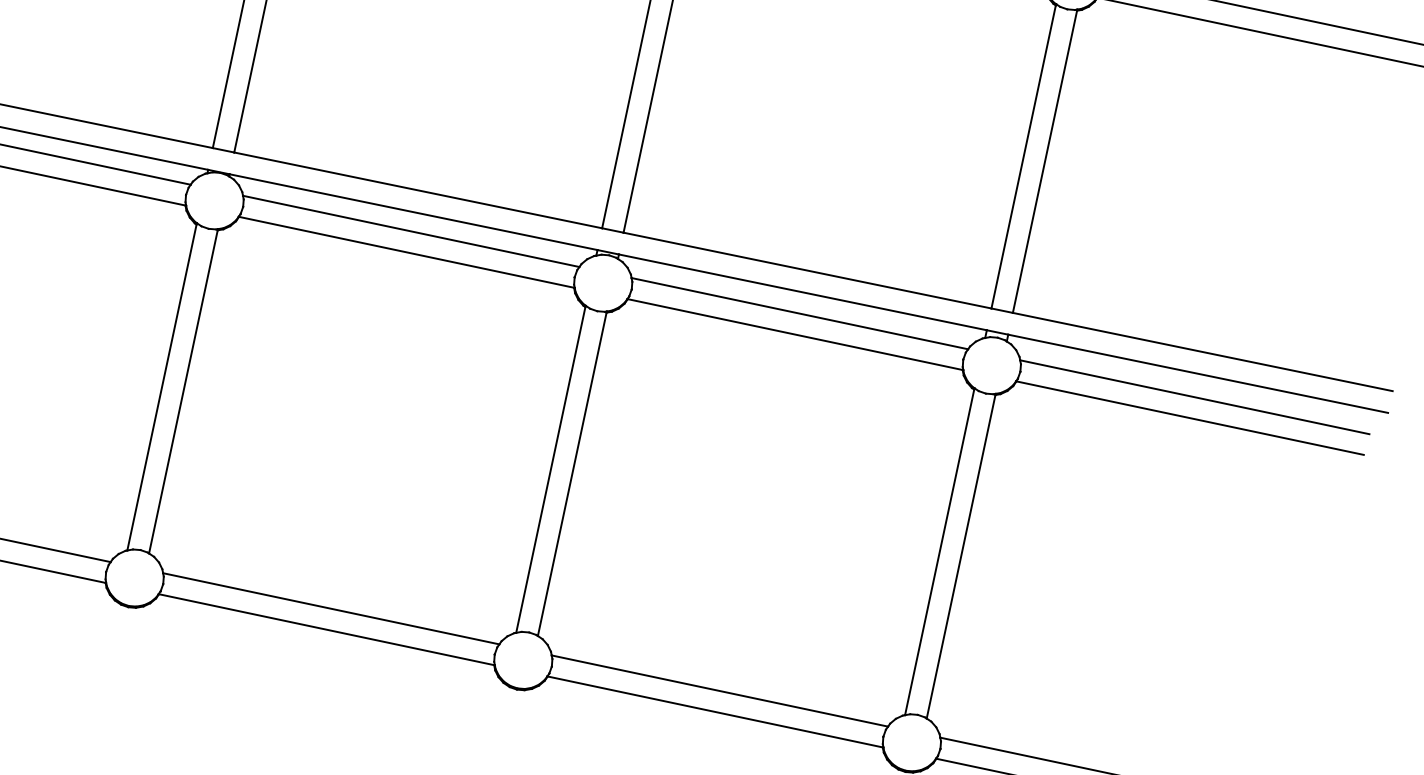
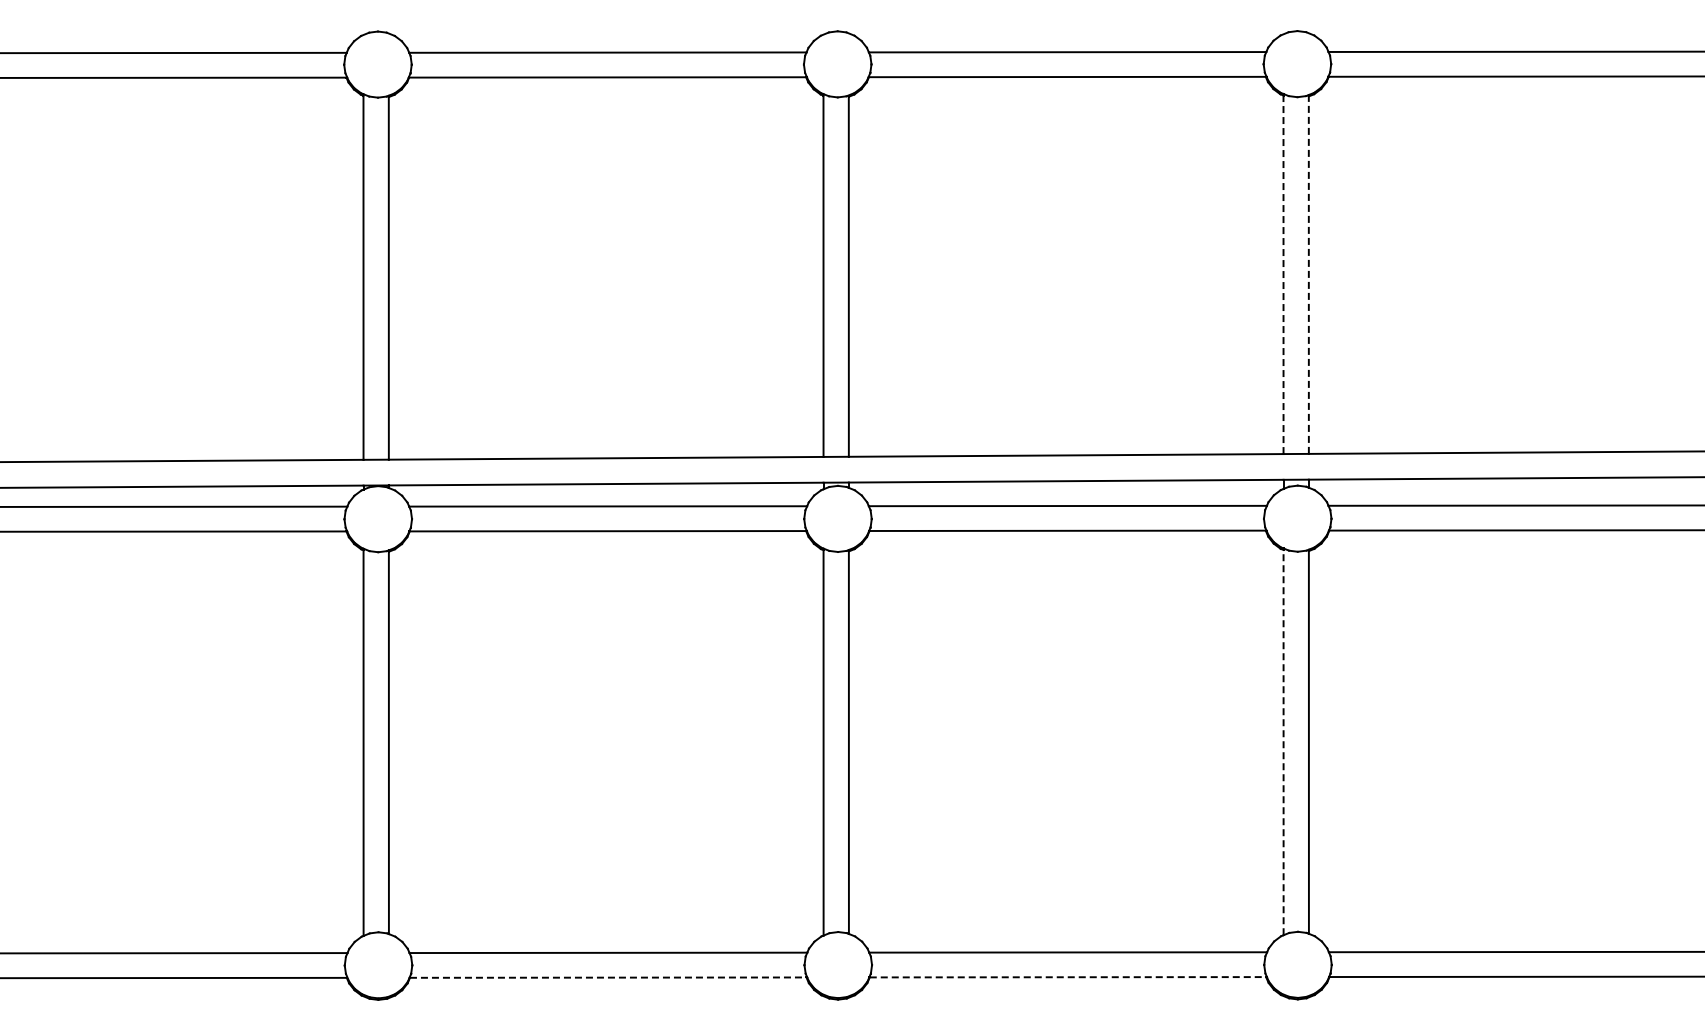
line: (1023, 156) -> (1283, 274), solid -> dashed
line: (1044, 162) -> (1308, 275), solid -> dashed
line: (939, 552) -> (1283, 742), solid -> dashed
line: (326, 629) -> (608, 977), solid -> dashed
line: (715, 712) -> (1068, 977), solid -> dashed

